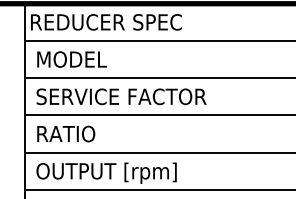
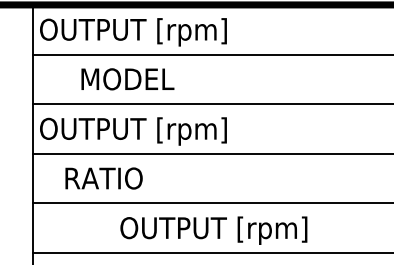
text: (106, 24) -> (141, 32), REDUCER SPEC -> OUTPUT [rpm]
text: (71, 59) -> (127, 79), moved
text: (118, 98) -> (157, 131), SERVICE FACTOR -> OUTPUT [rpm]
text: (65, 134) -> (103, 178), moved
text: (106, 173) -> (213, 230), moved

